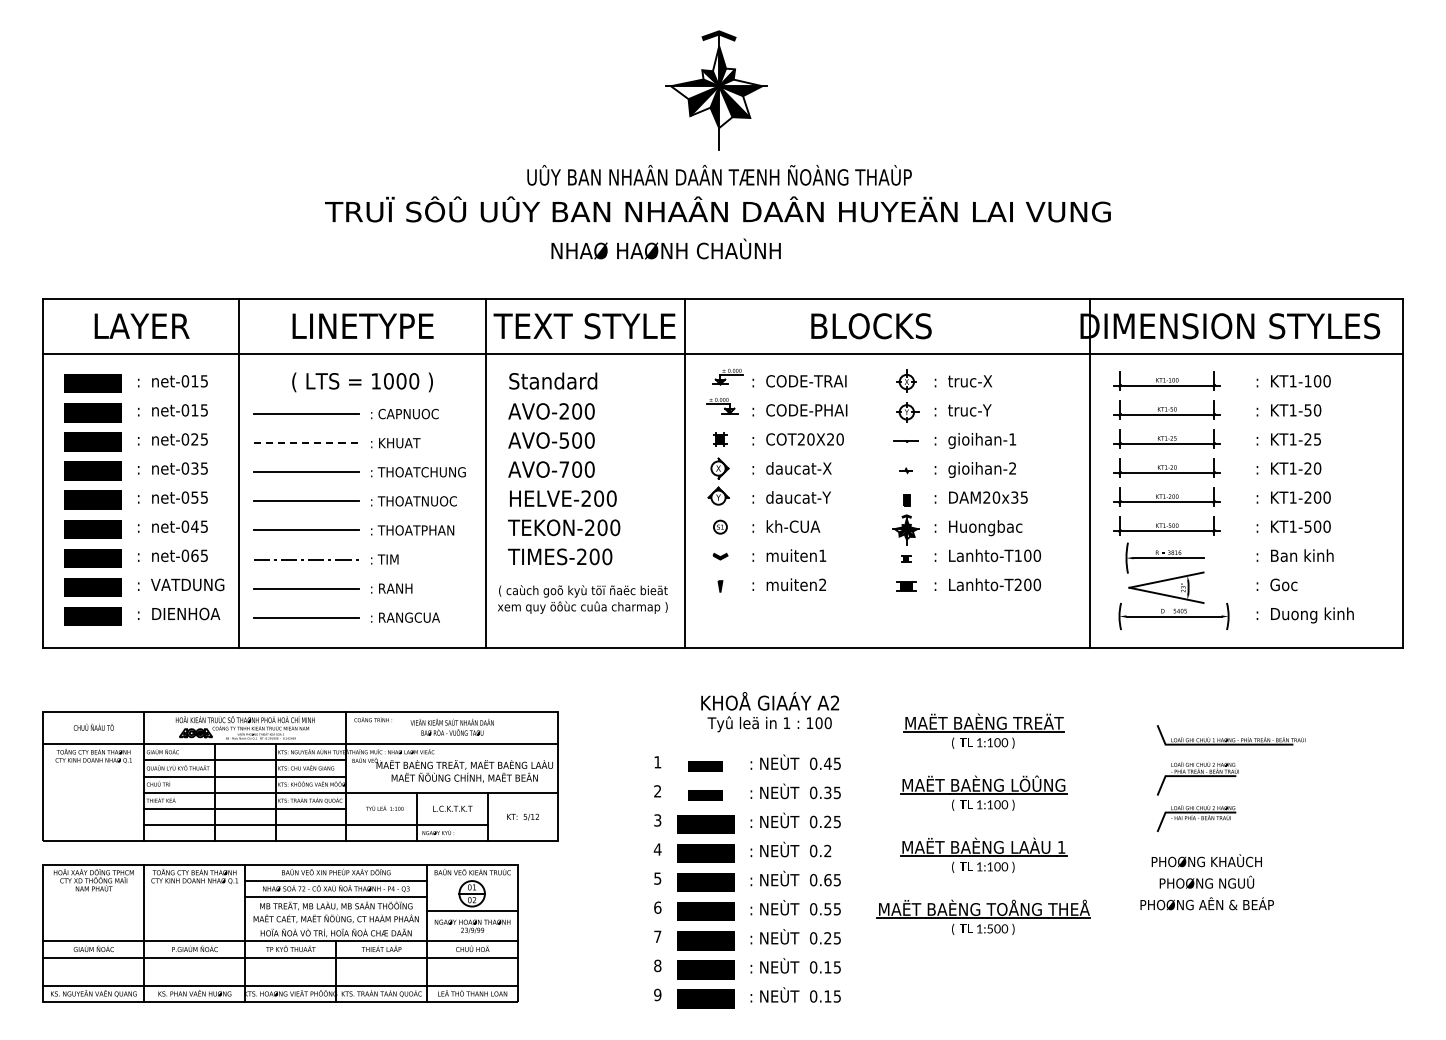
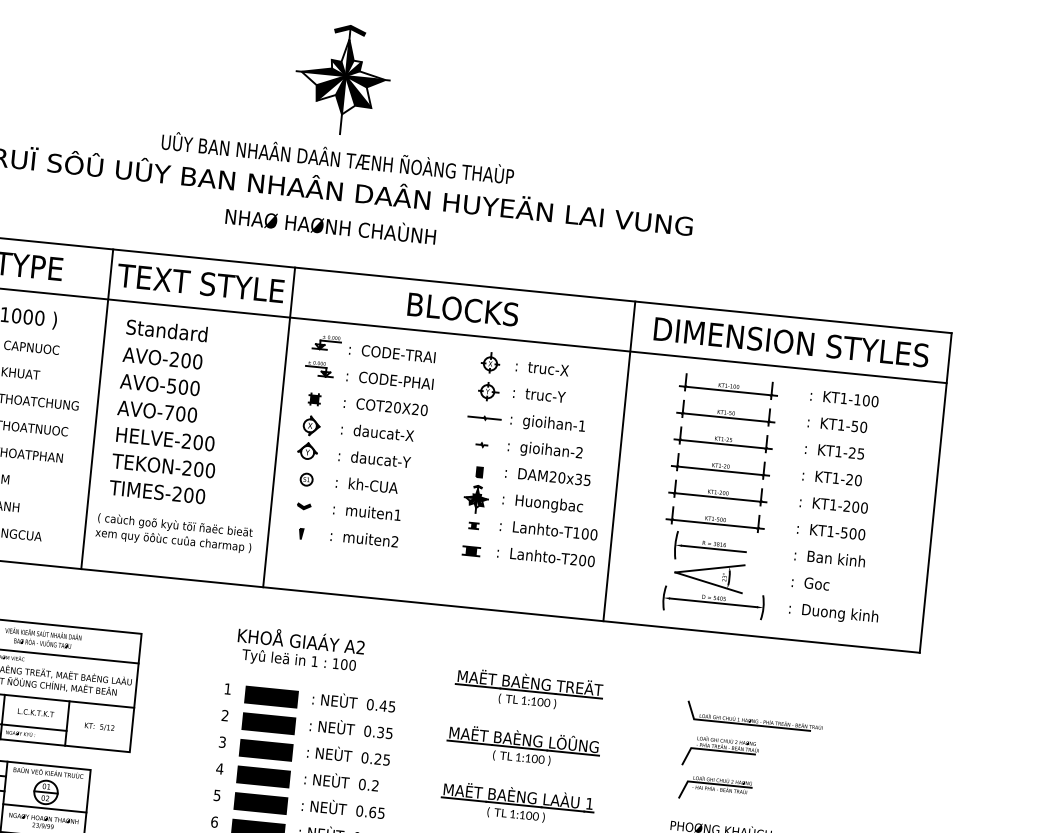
text: (665, 248) -> (330, 224), moved
part: (906, 441) -> (484, 418), size x1.43
line: (1089, 473) -> (619, 461), moved
text: (770, 712) -> (300, 650), moved
part: (705, 766) -> (271, 697), size x1.67
part: (705, 795) -> (268, 723), size x1.67

